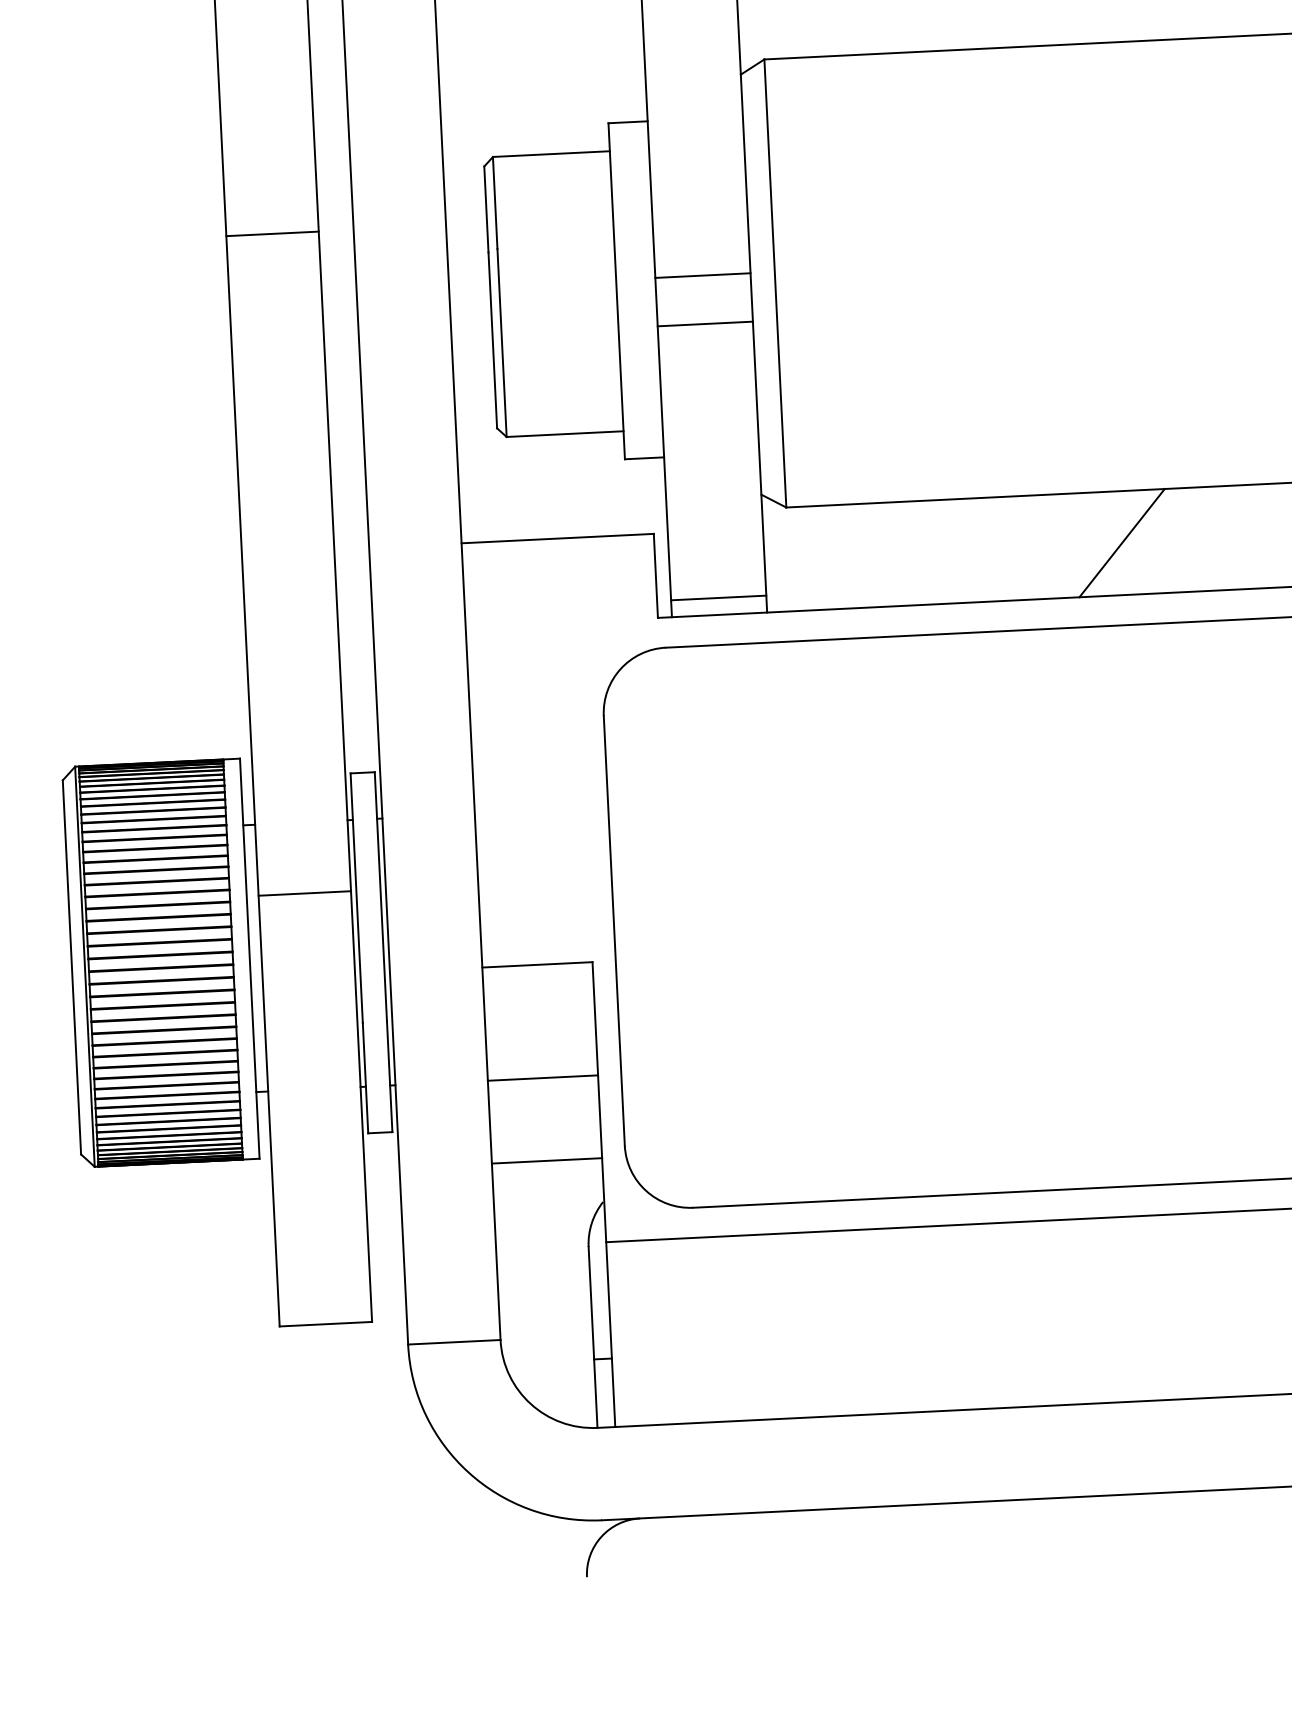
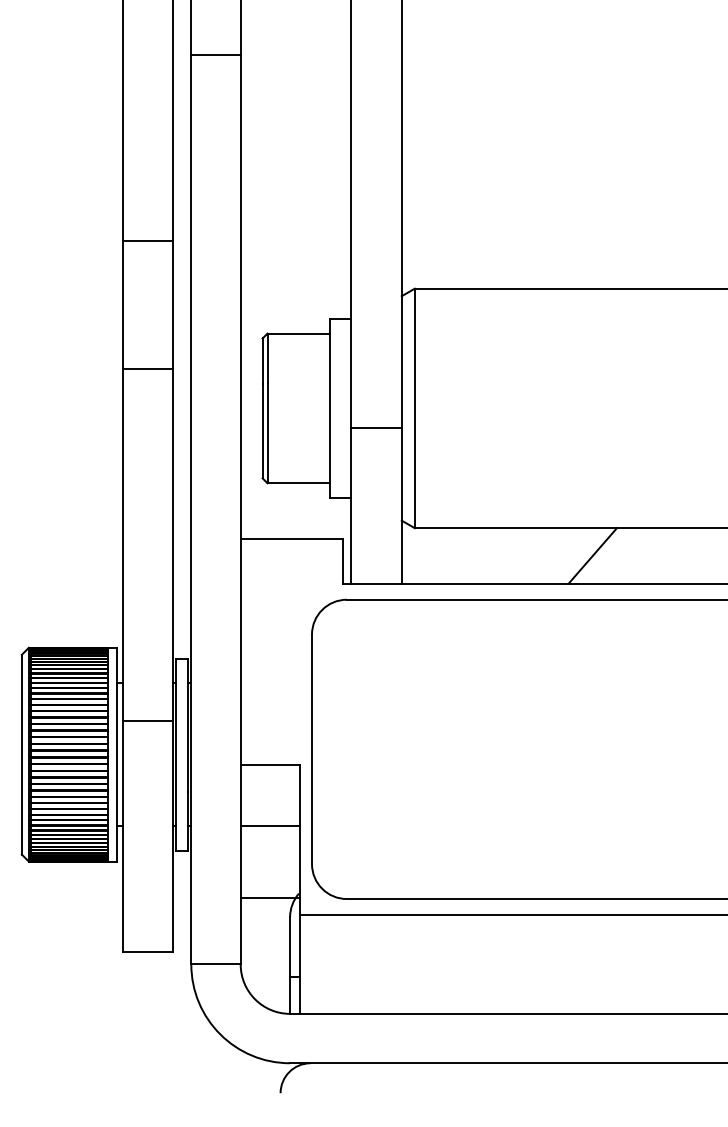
line: (701, 275) -> (375, 402), removed
line: (717, 597) -> (375, 574), removed
line: (545, 1161) -> (269, 898), moved

